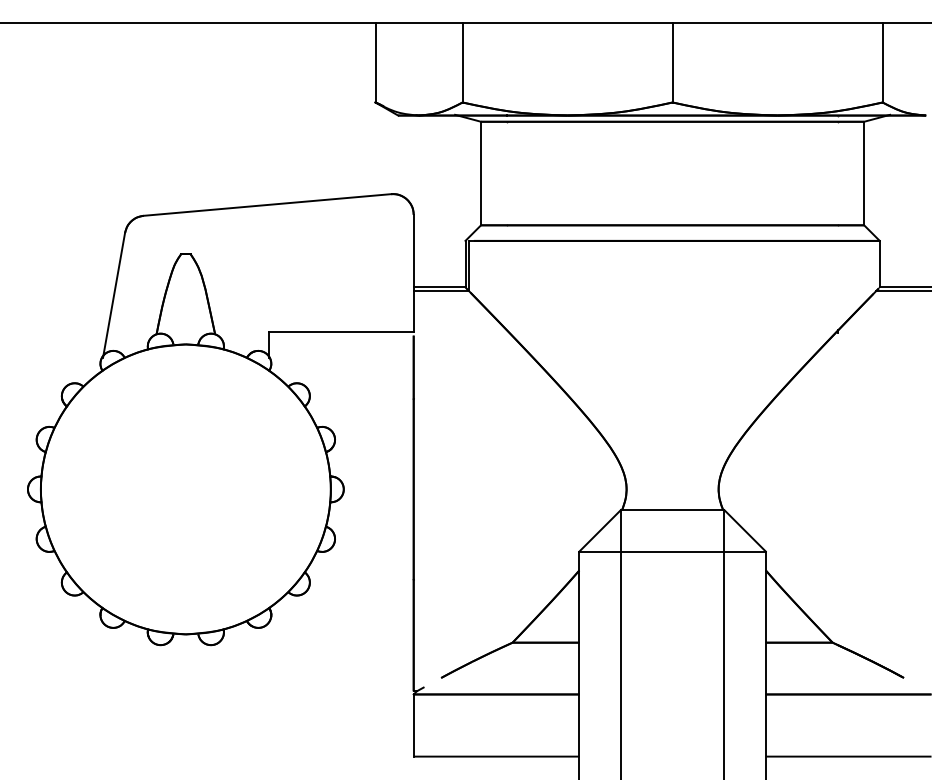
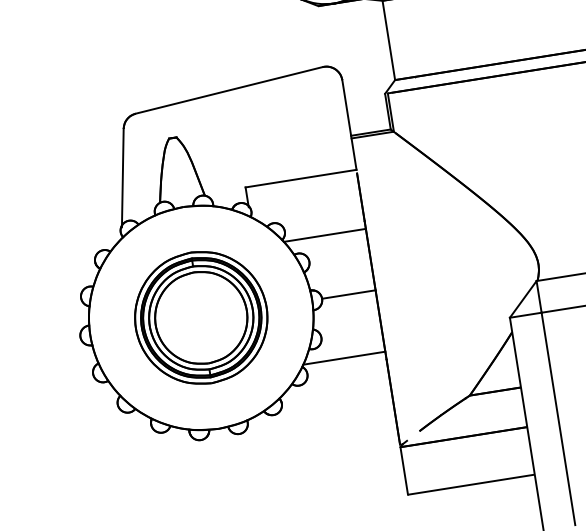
line: (359, 409) -> (324, 235), added
part: (185, 489) -> (201, 318), added
line: (378, 489) -> (348, 294), added
line: (359, 569) -> (343, 358), added

